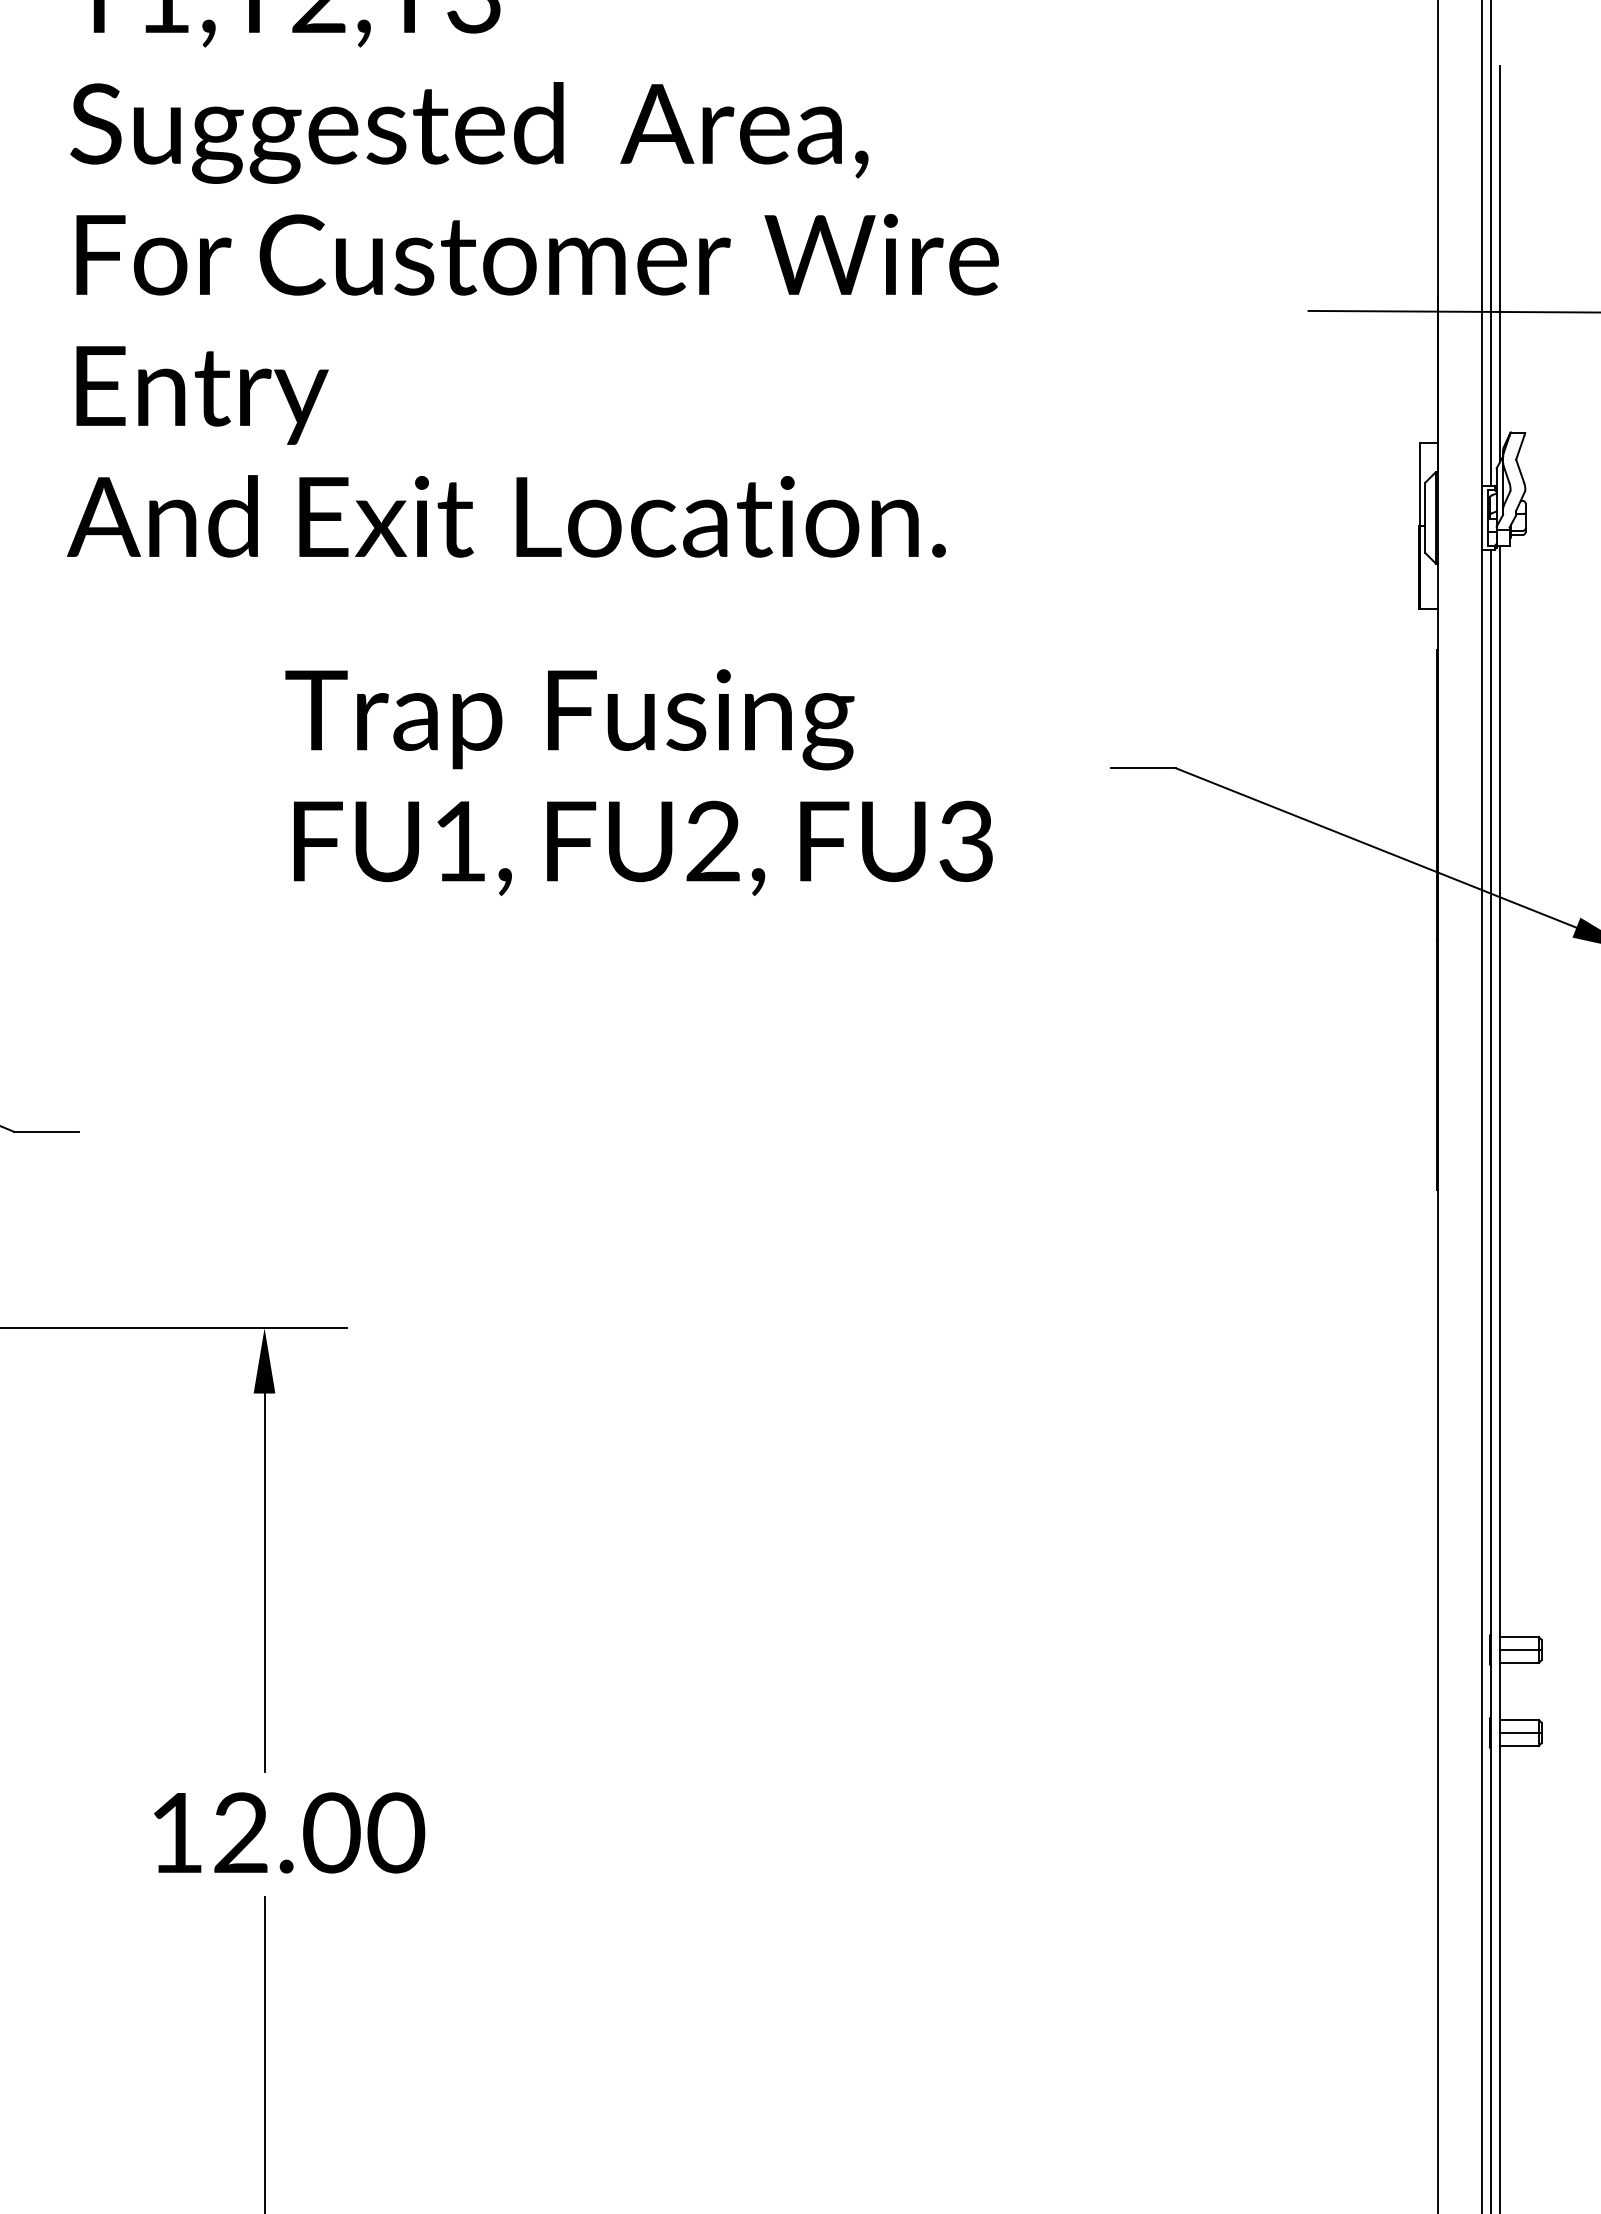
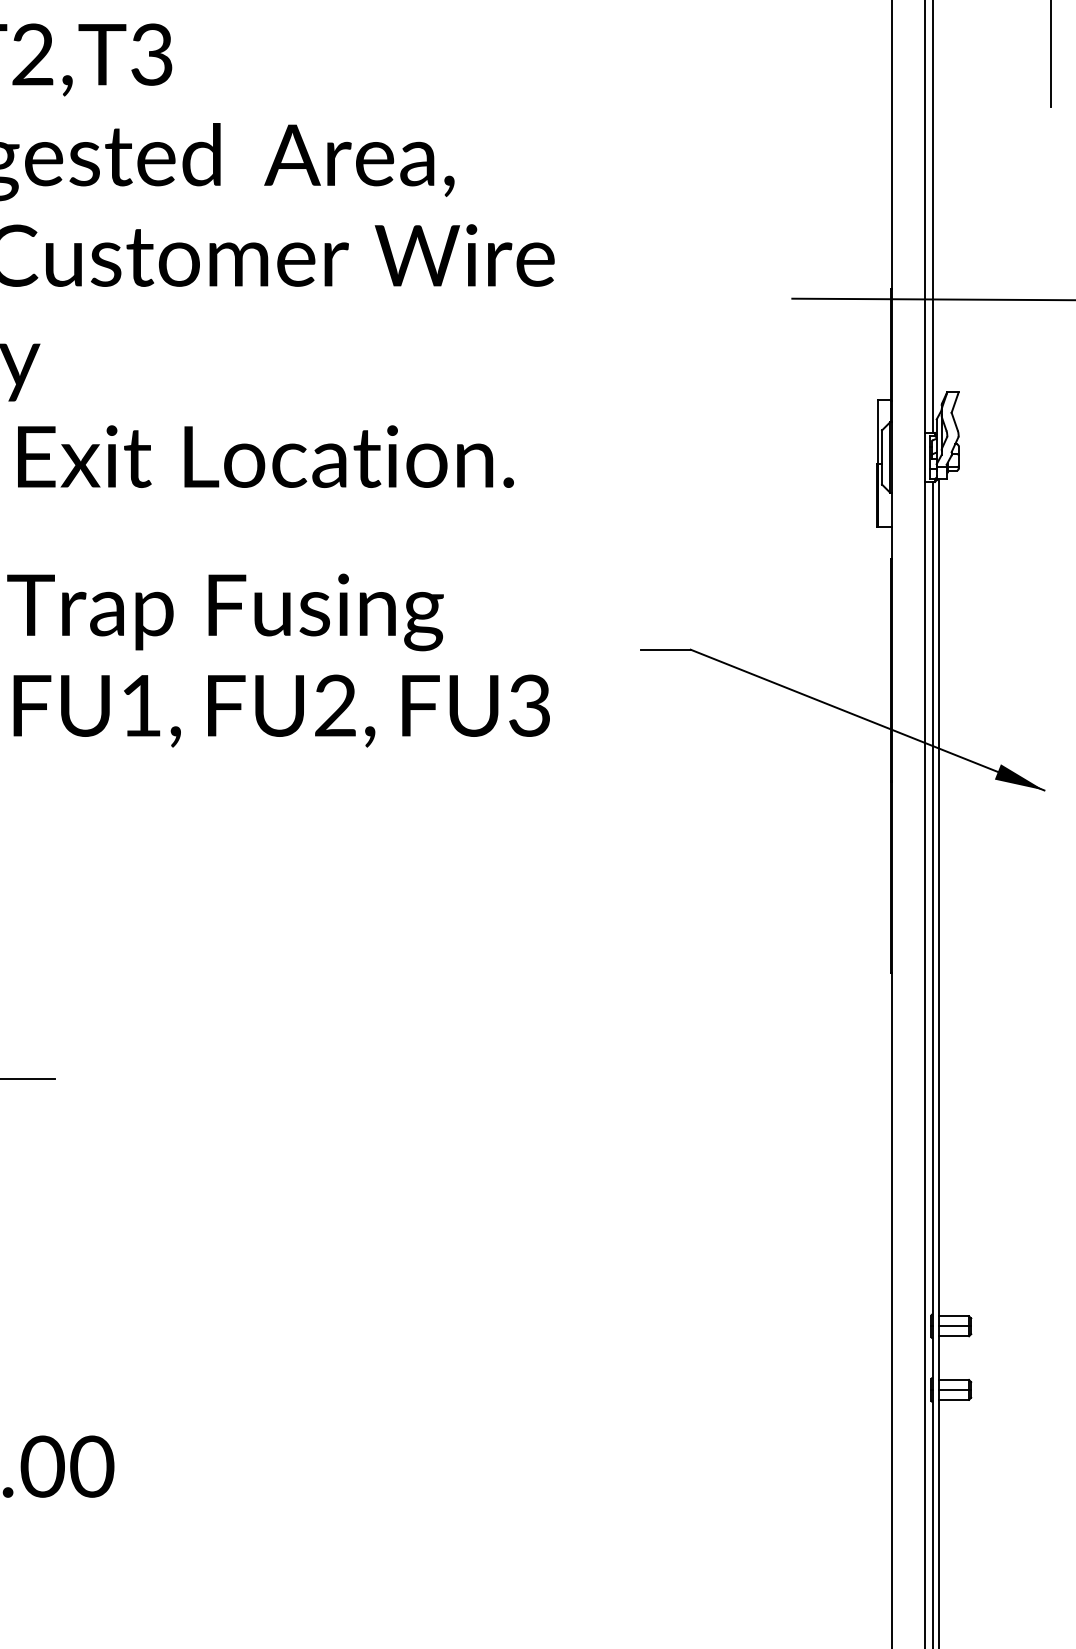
line: (1499, 264) -> (938, 263), removed

